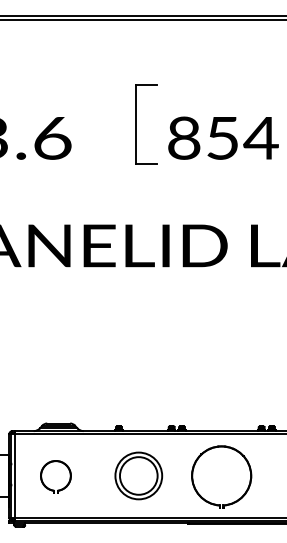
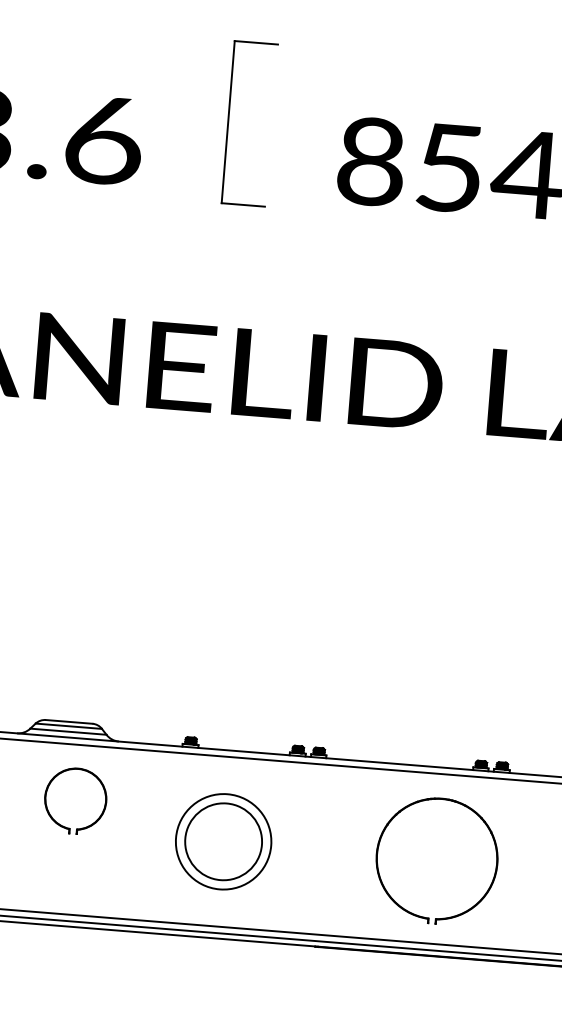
part: (136, 124) -> (229, 122), moved
part: (45, 484) -> (53, 814), moved
part: (201, 495) -> (392, 895), moved

